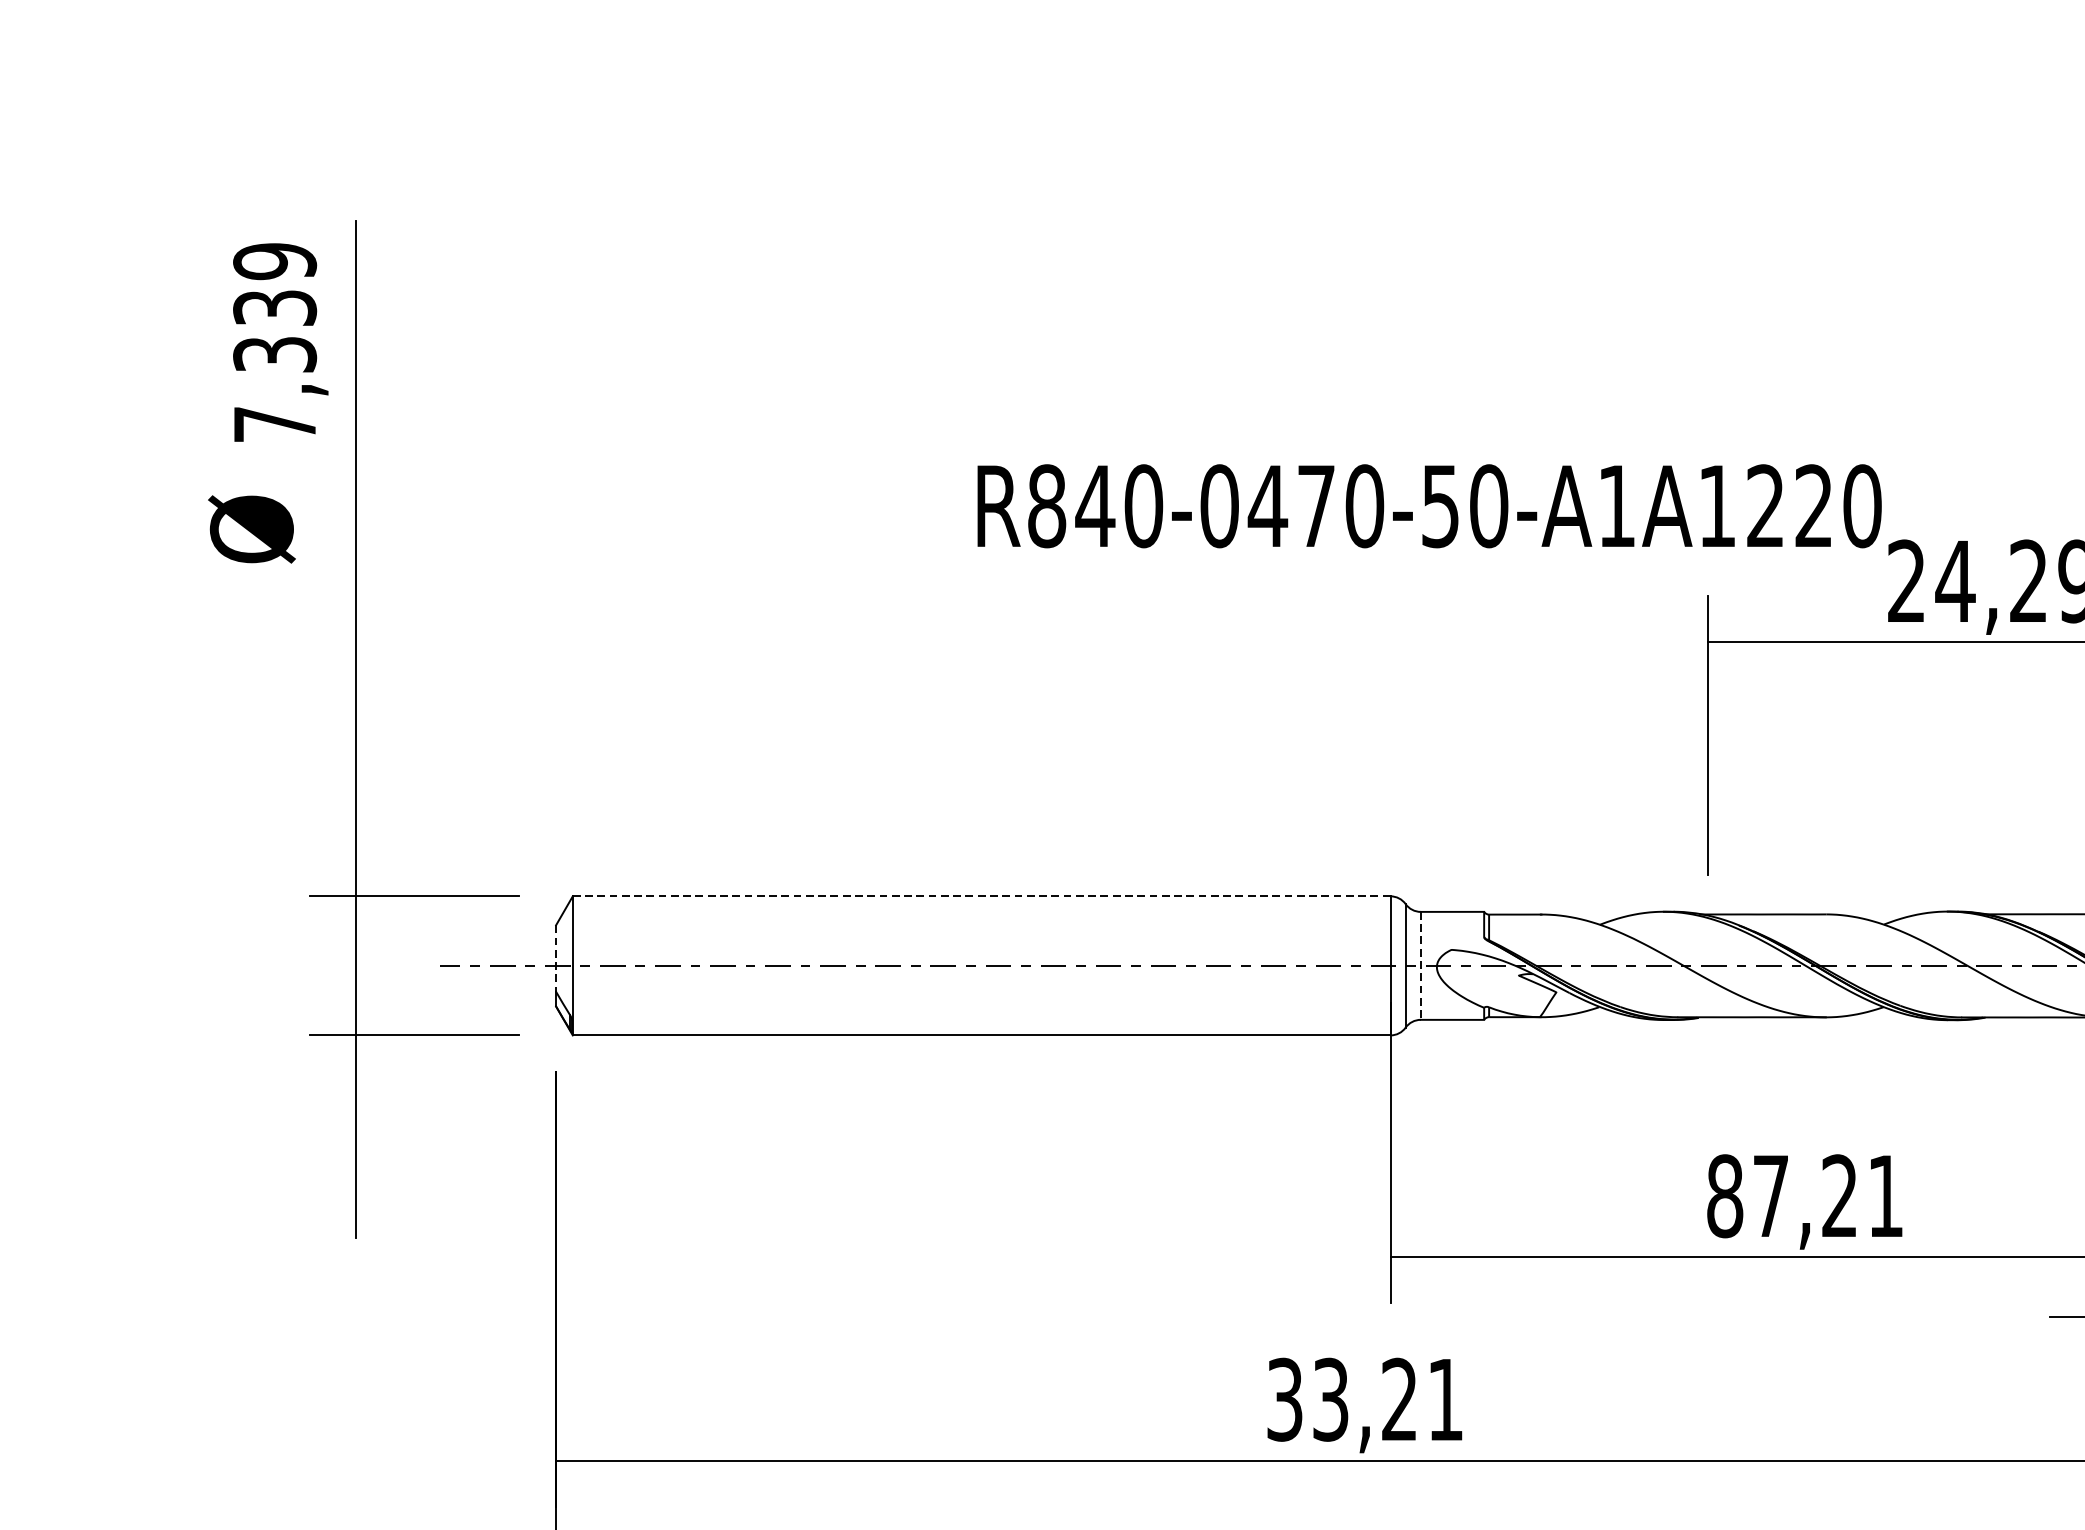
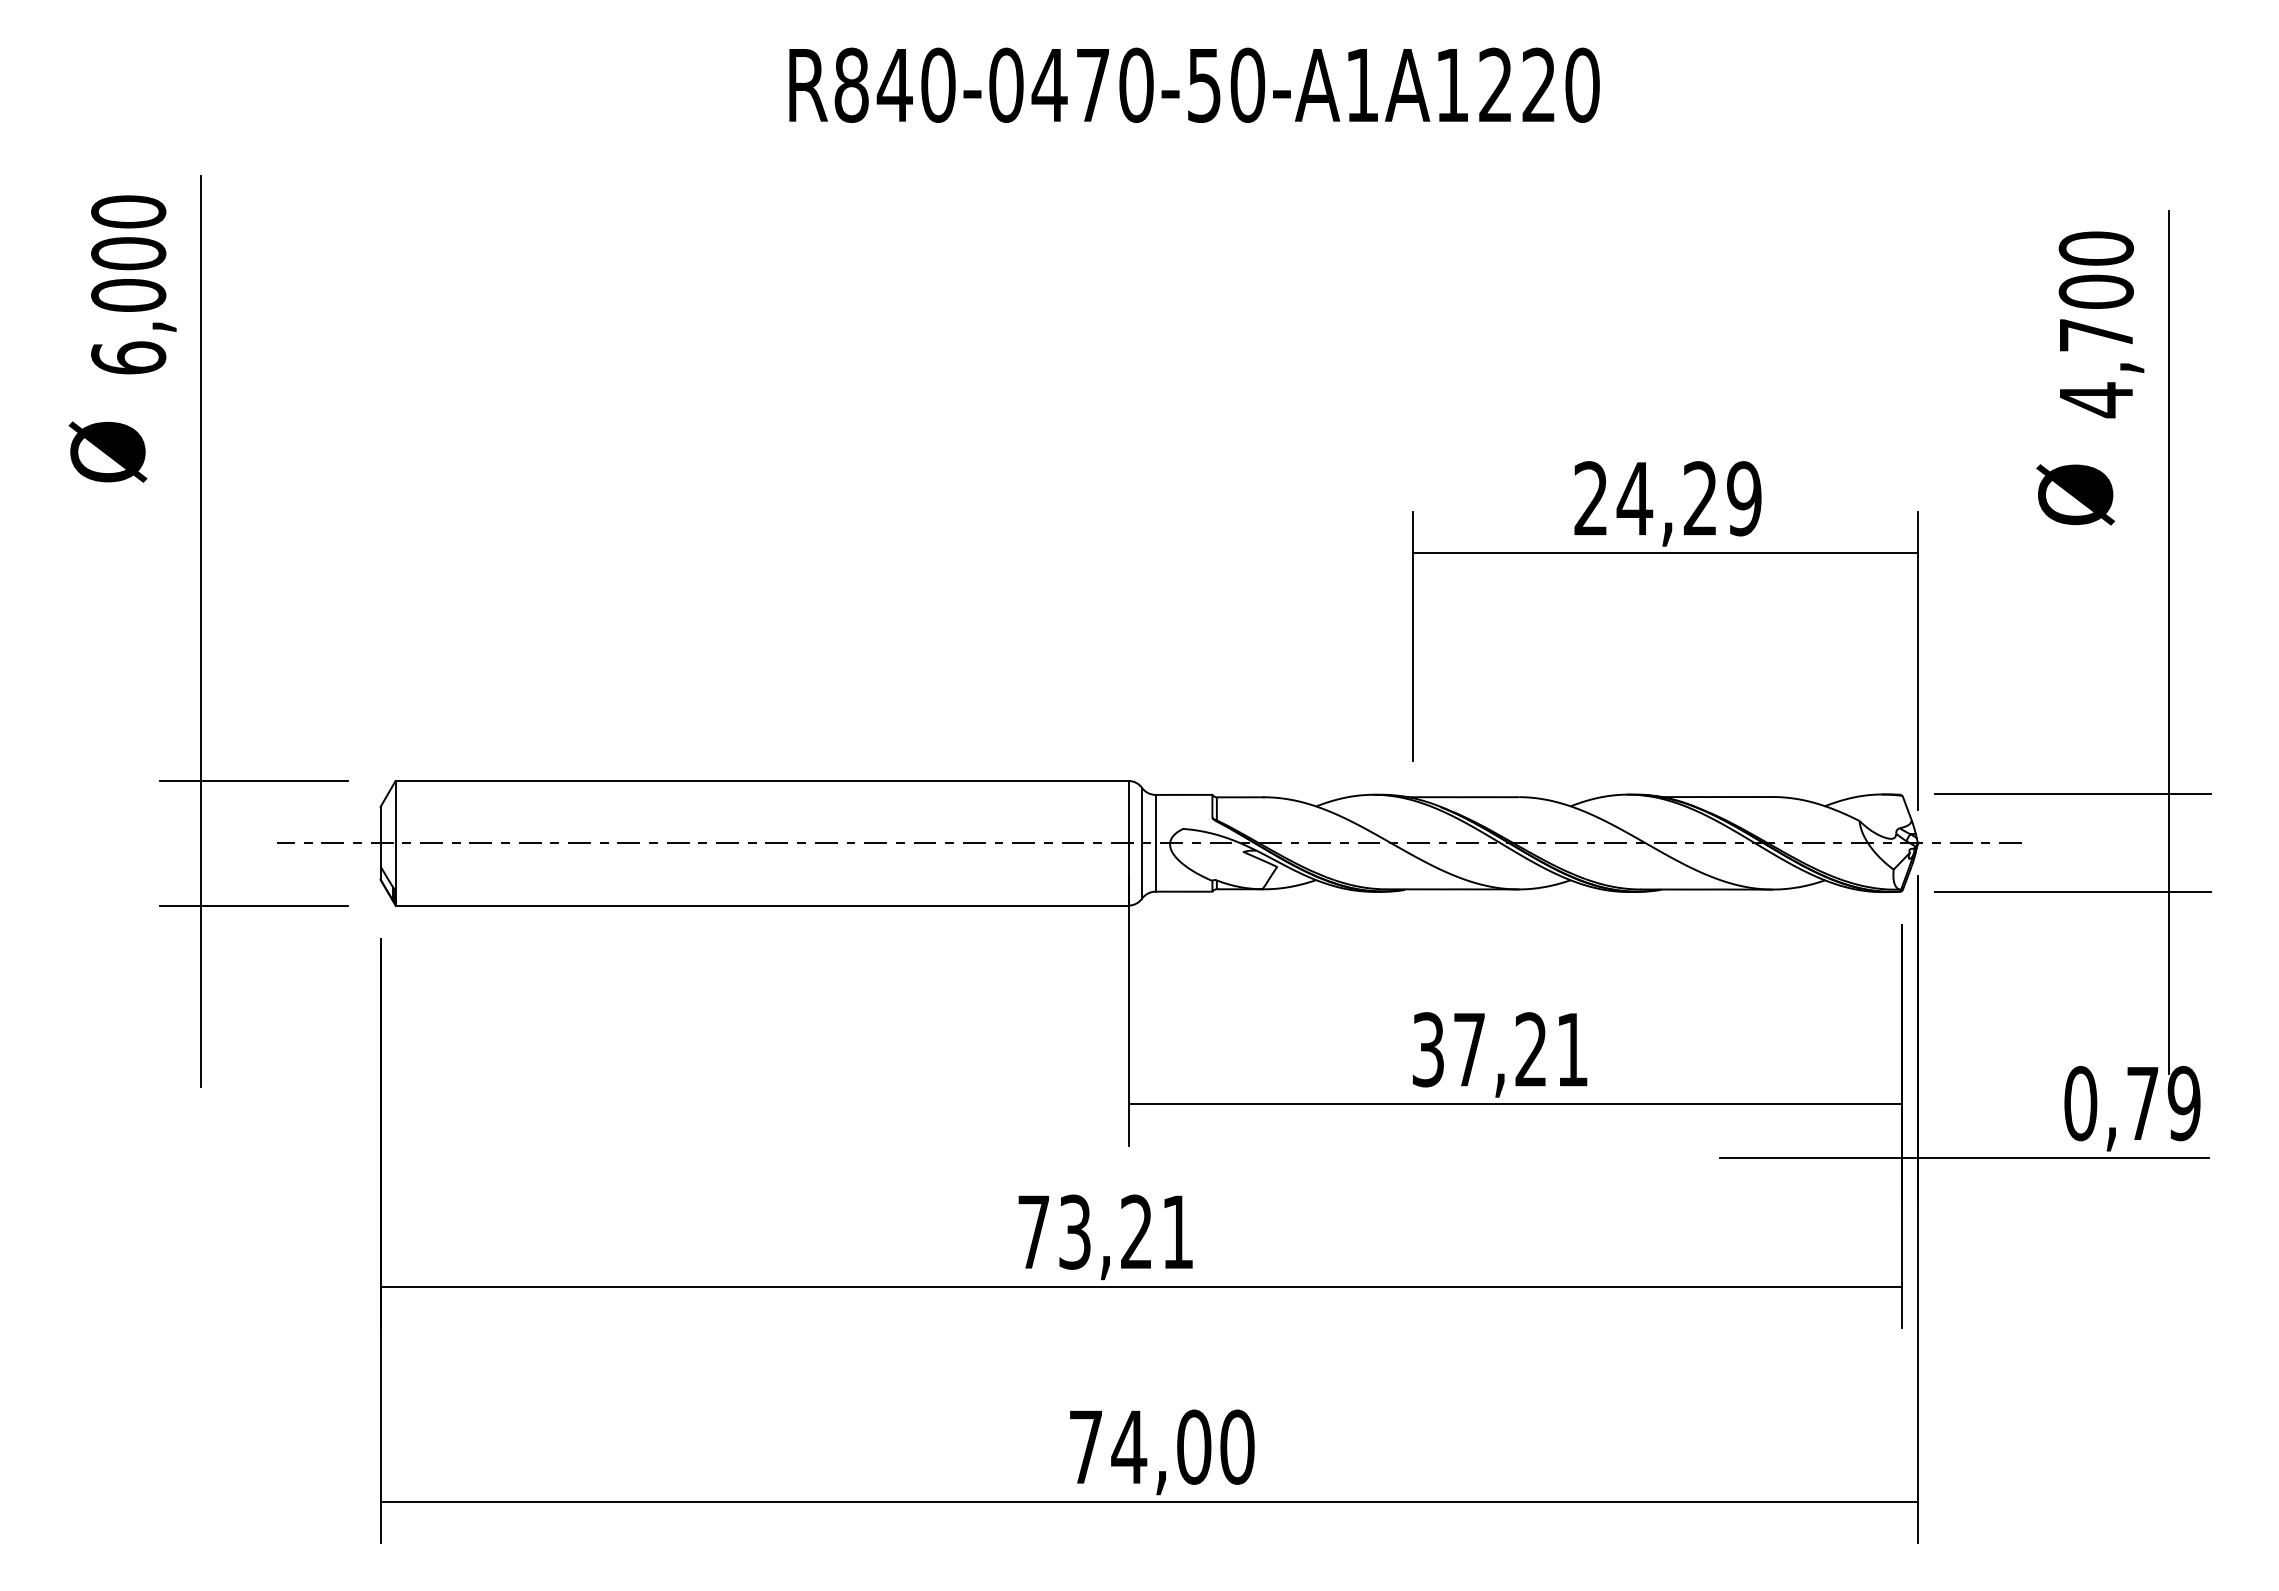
text: (274, 342) -> (128, 284), 7,339 -> 6,000
text: (1429, 505) -> (1194, 84), moved
line: (981, 895) -> (761, 780), dashed -> solid
line: (555, 958) -> (380, 836), dashed -> solid
line: (1420, 966) -> (1155, 843), dashed -> solid
text: (1725, 1195) -> (1428, 1049), 87,21 -> 37,21
text: (1284, 1398) -> (1033, 1231), 33,21 -> 73,21

